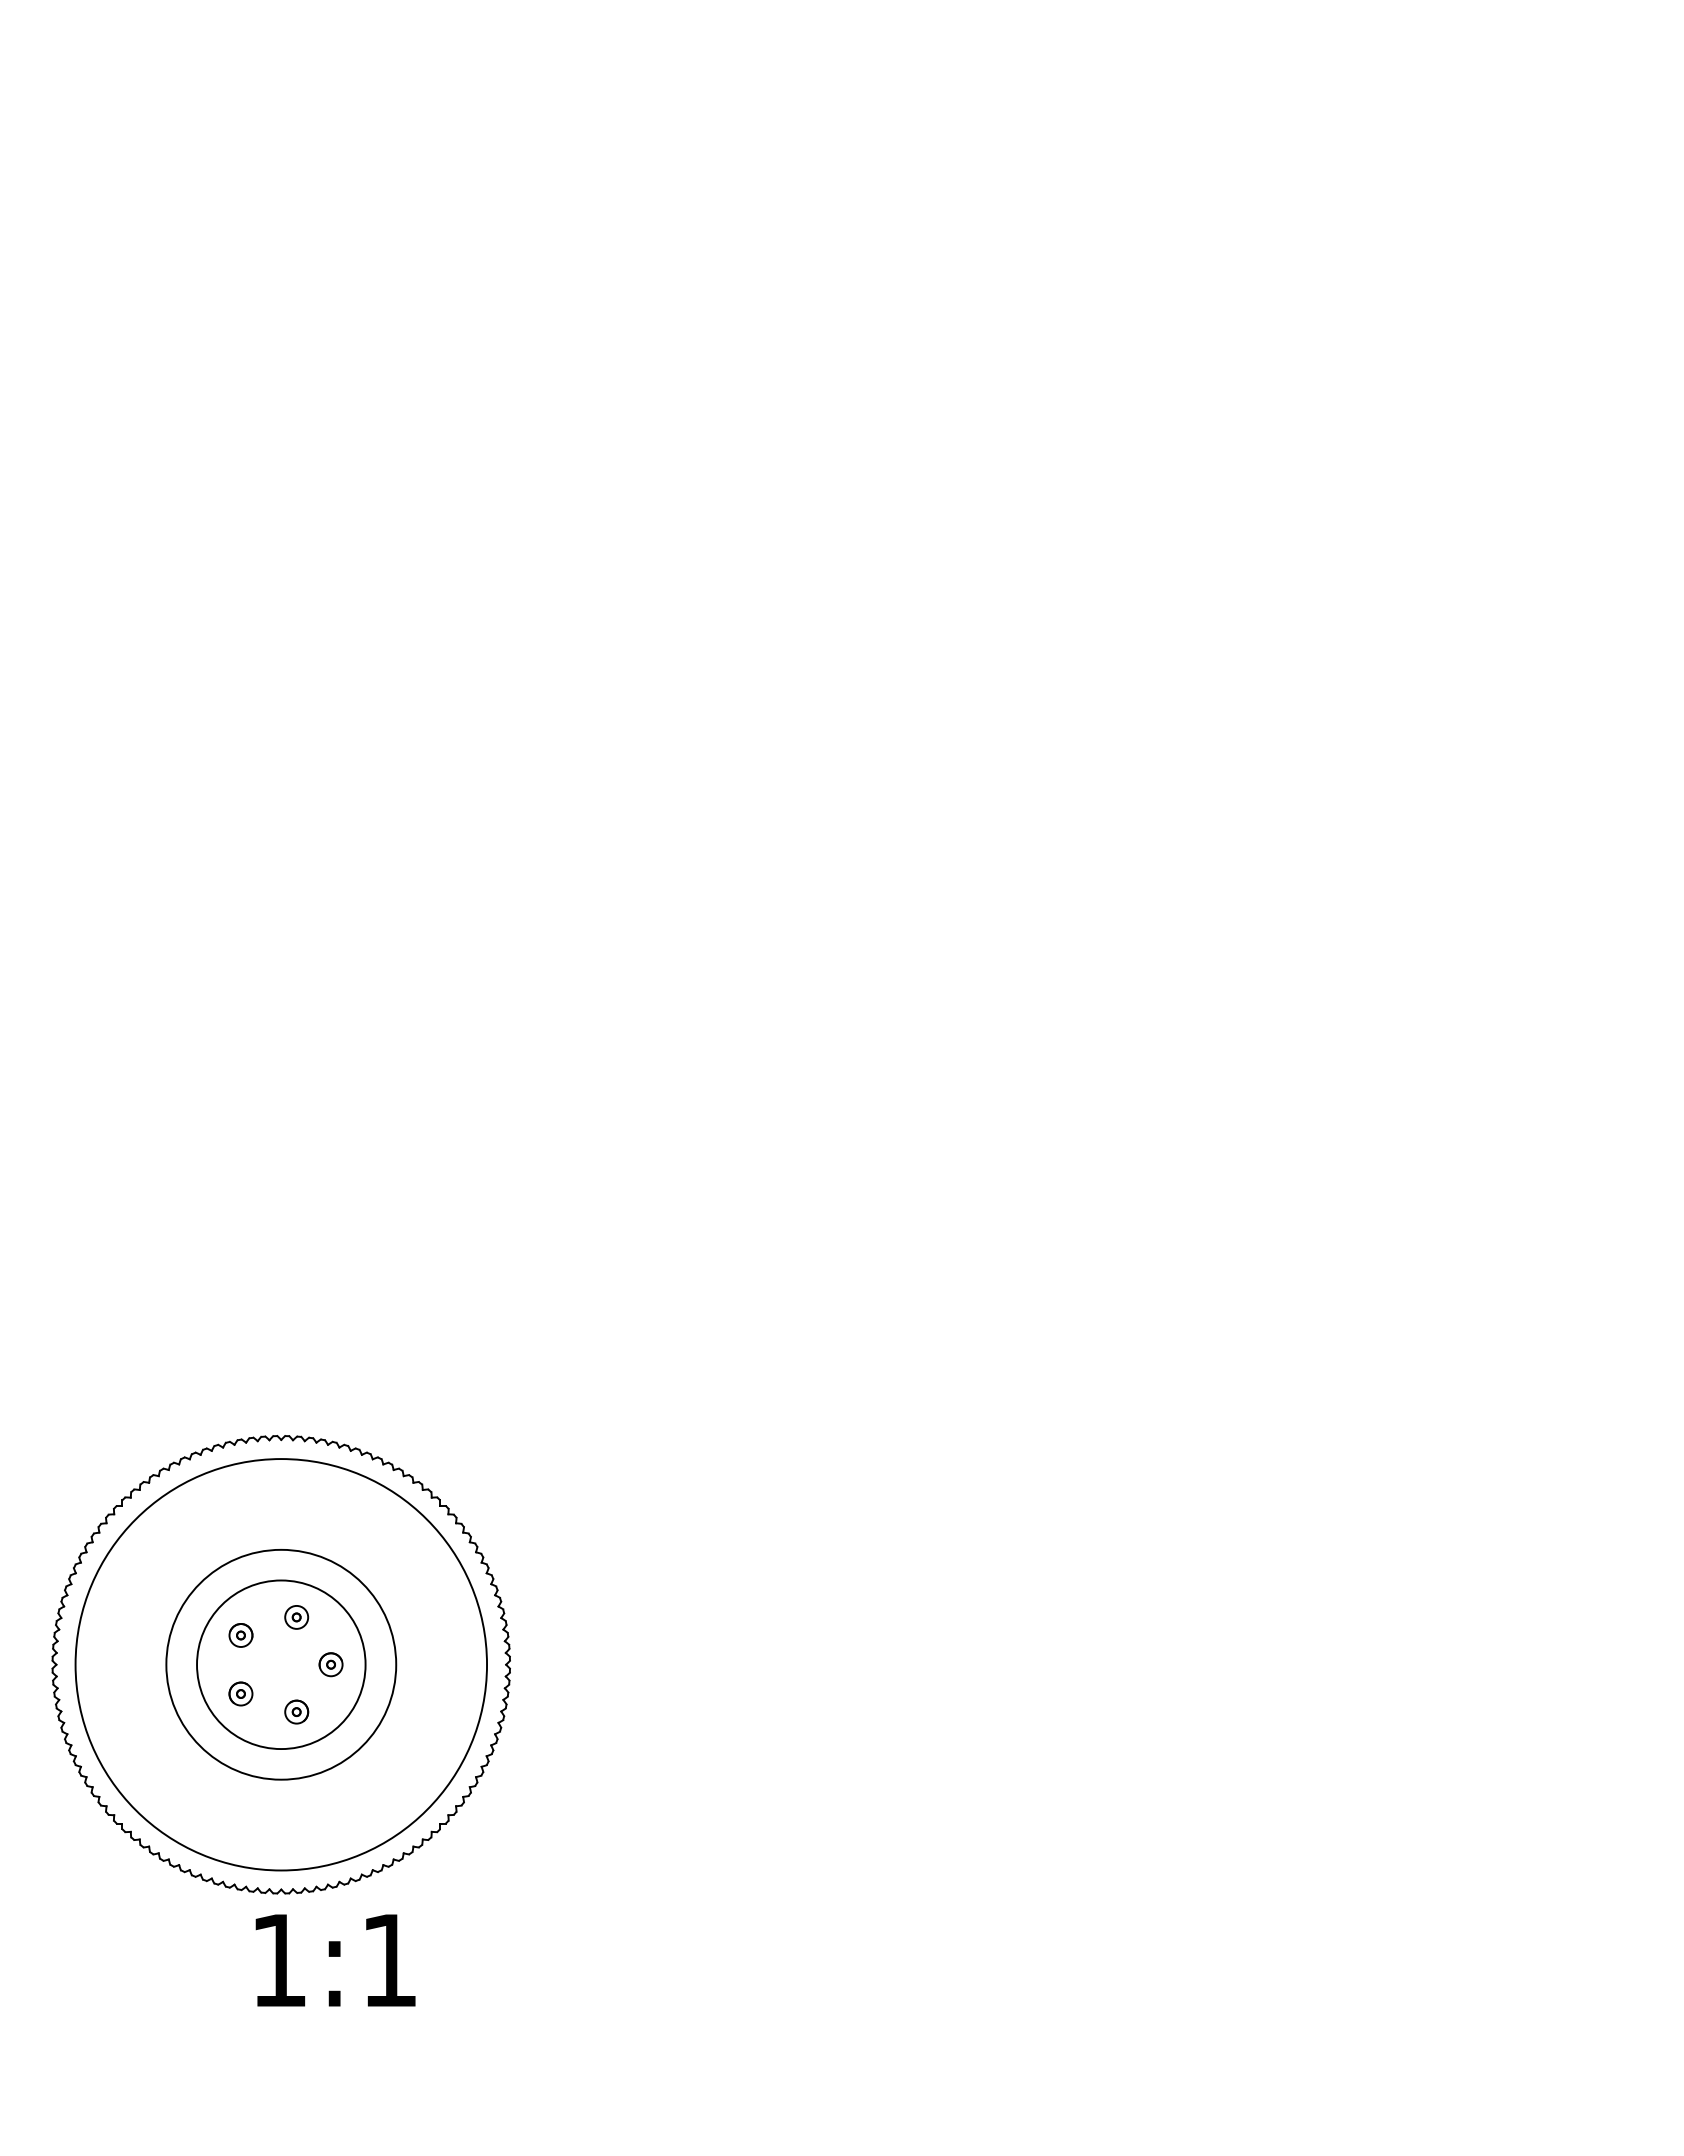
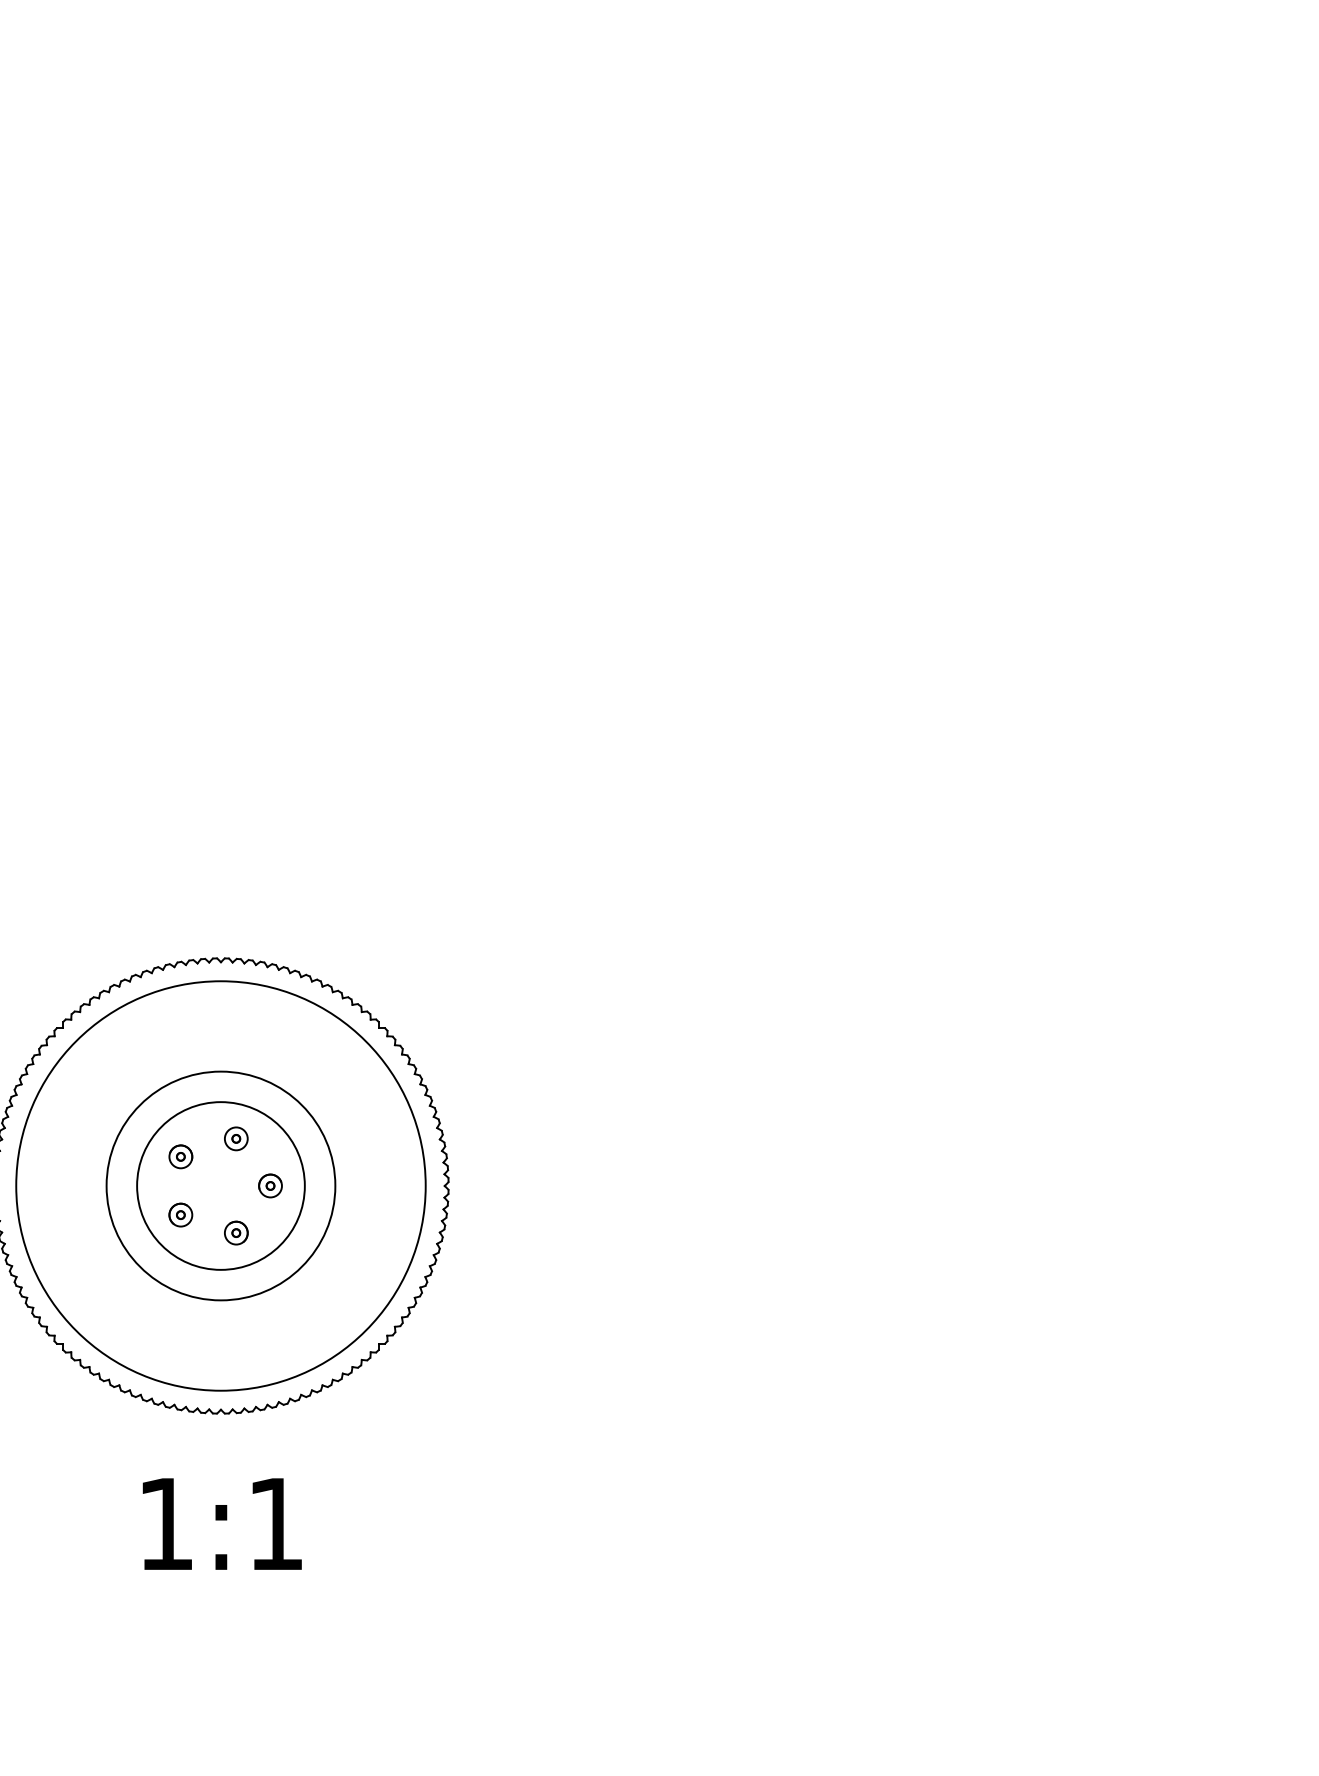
text: (335, 1960) -> (222, 1524), moved

